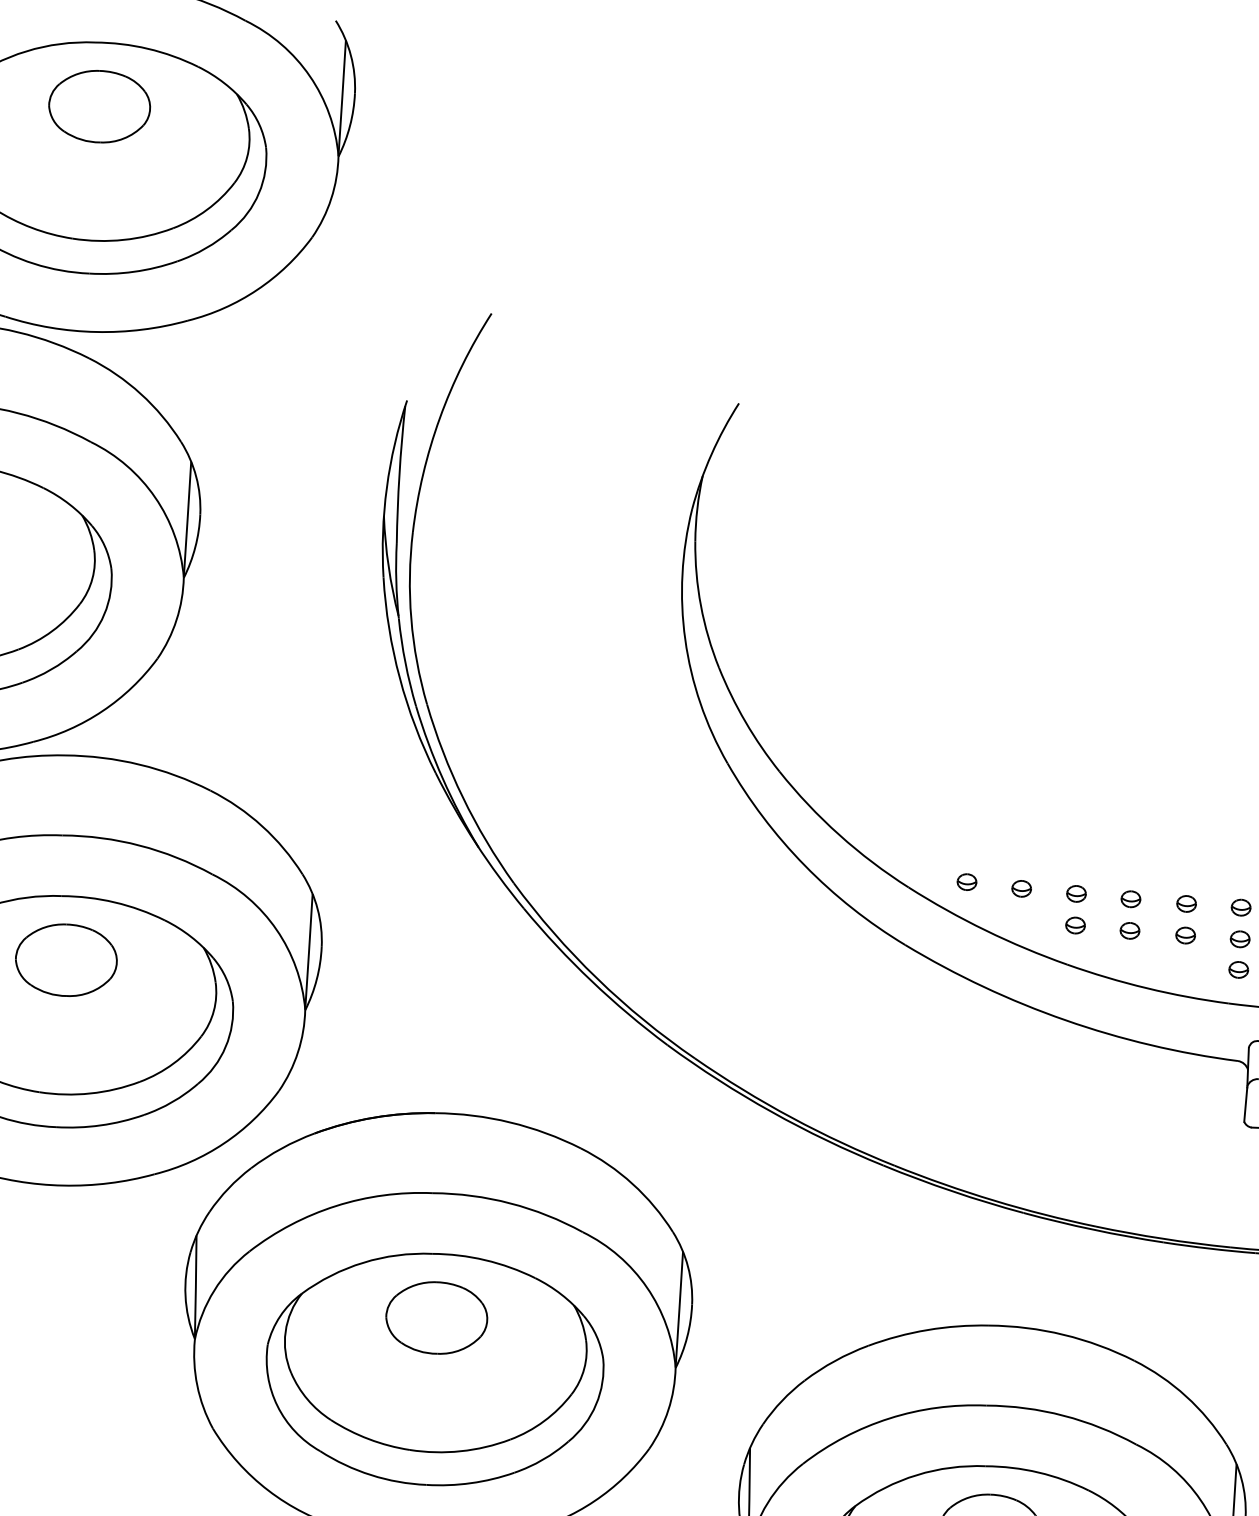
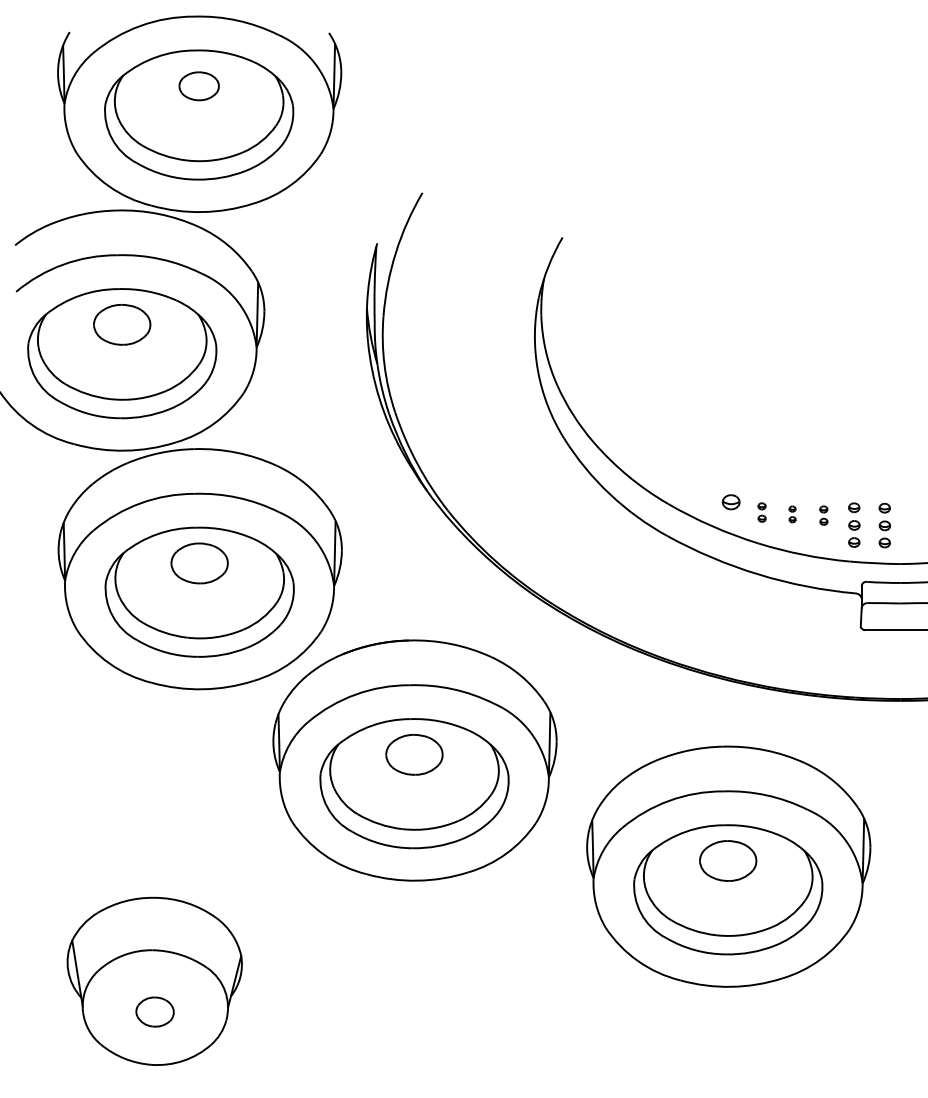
part: (100, 107) -> (199, 86), size x0.7
part: (966, 881) -> (700, 499), removed
part: (1022, 887) -> (731, 501), size x1.6
part: (1074, 909) -> (761, 512), size x0.7
part: (1130, 915) -> (792, 514), size x0.6
part: (1185, 919) -> (823, 515), size x0.7

